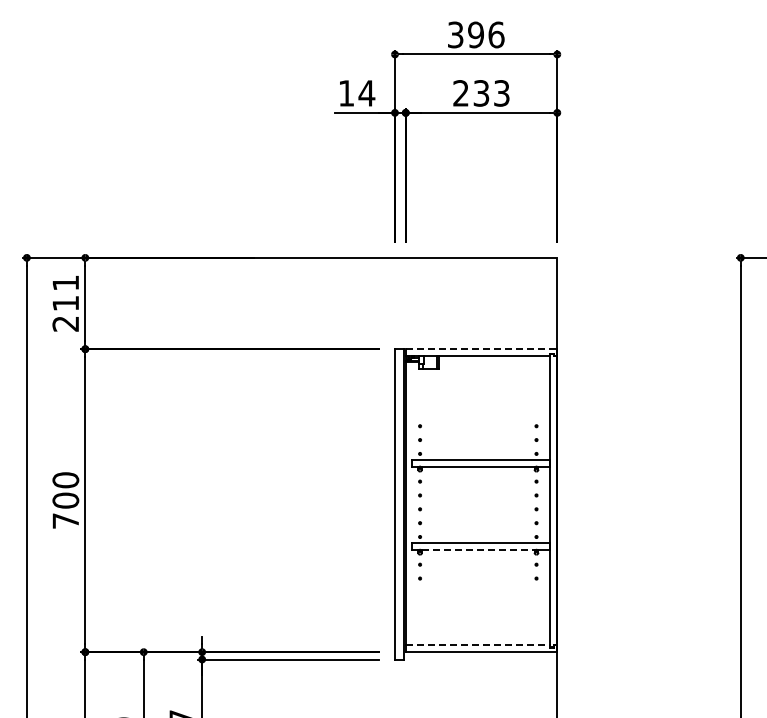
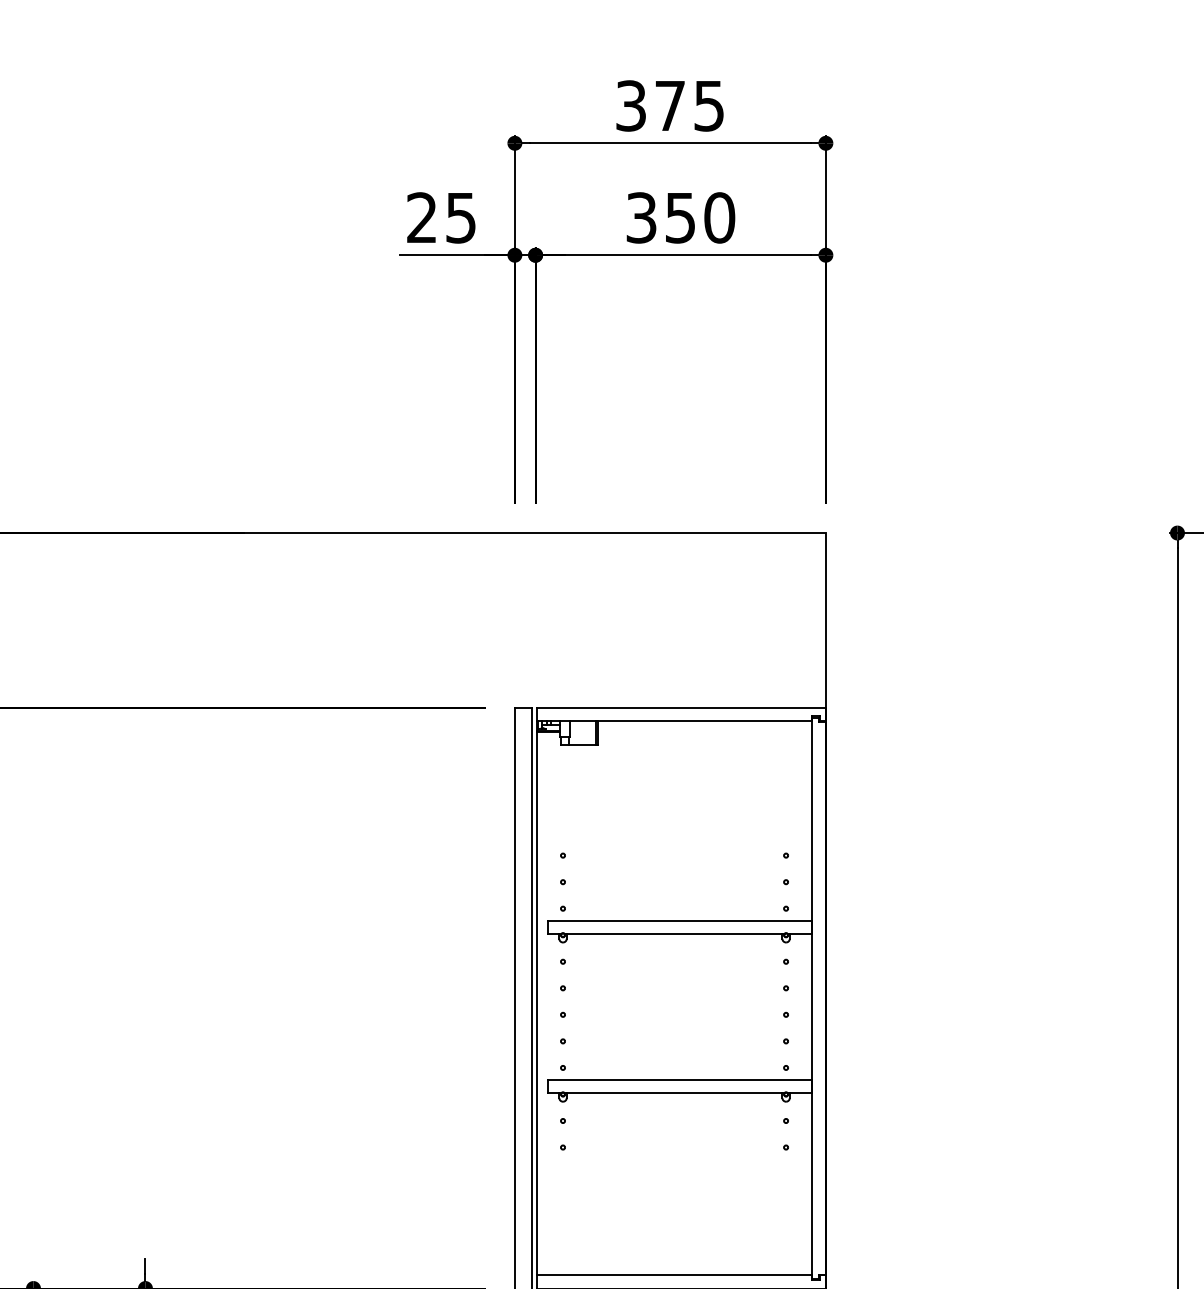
text: (486, 34) -> (690, 105), 396 -> 375
text: (356, 93) -> (441, 218), 14 -> 25
text: (481, 93) -> (680, 218), 233 -> 350
line: (482, 349) -> (682, 708), dashed -> solid
line: (478, 550) -> (674, 1093), dashed -> solid
line: (478, 645) -> (674, 1275), dashed -> solid

